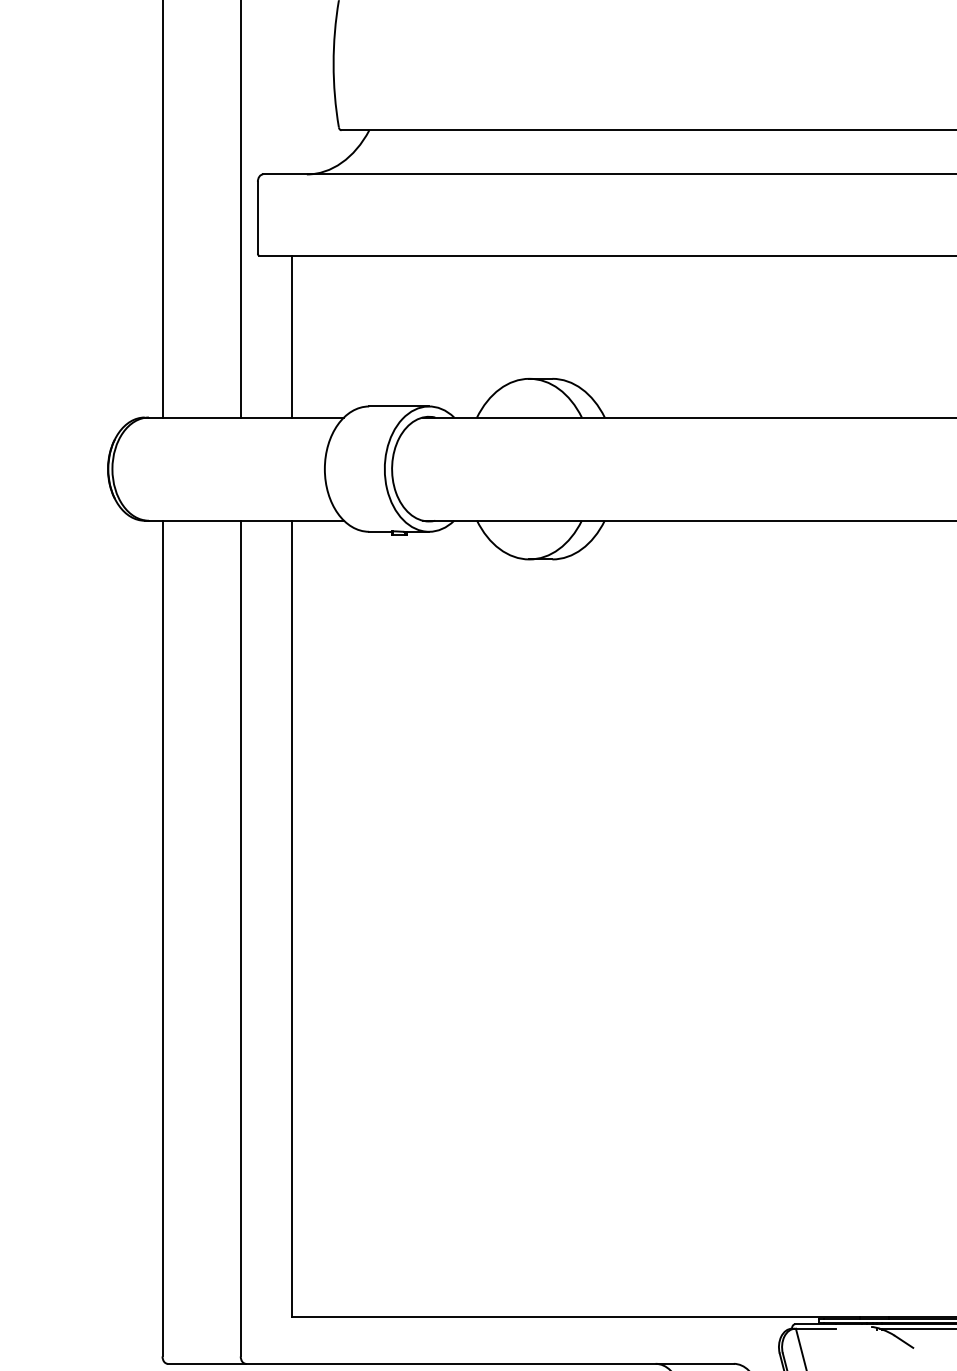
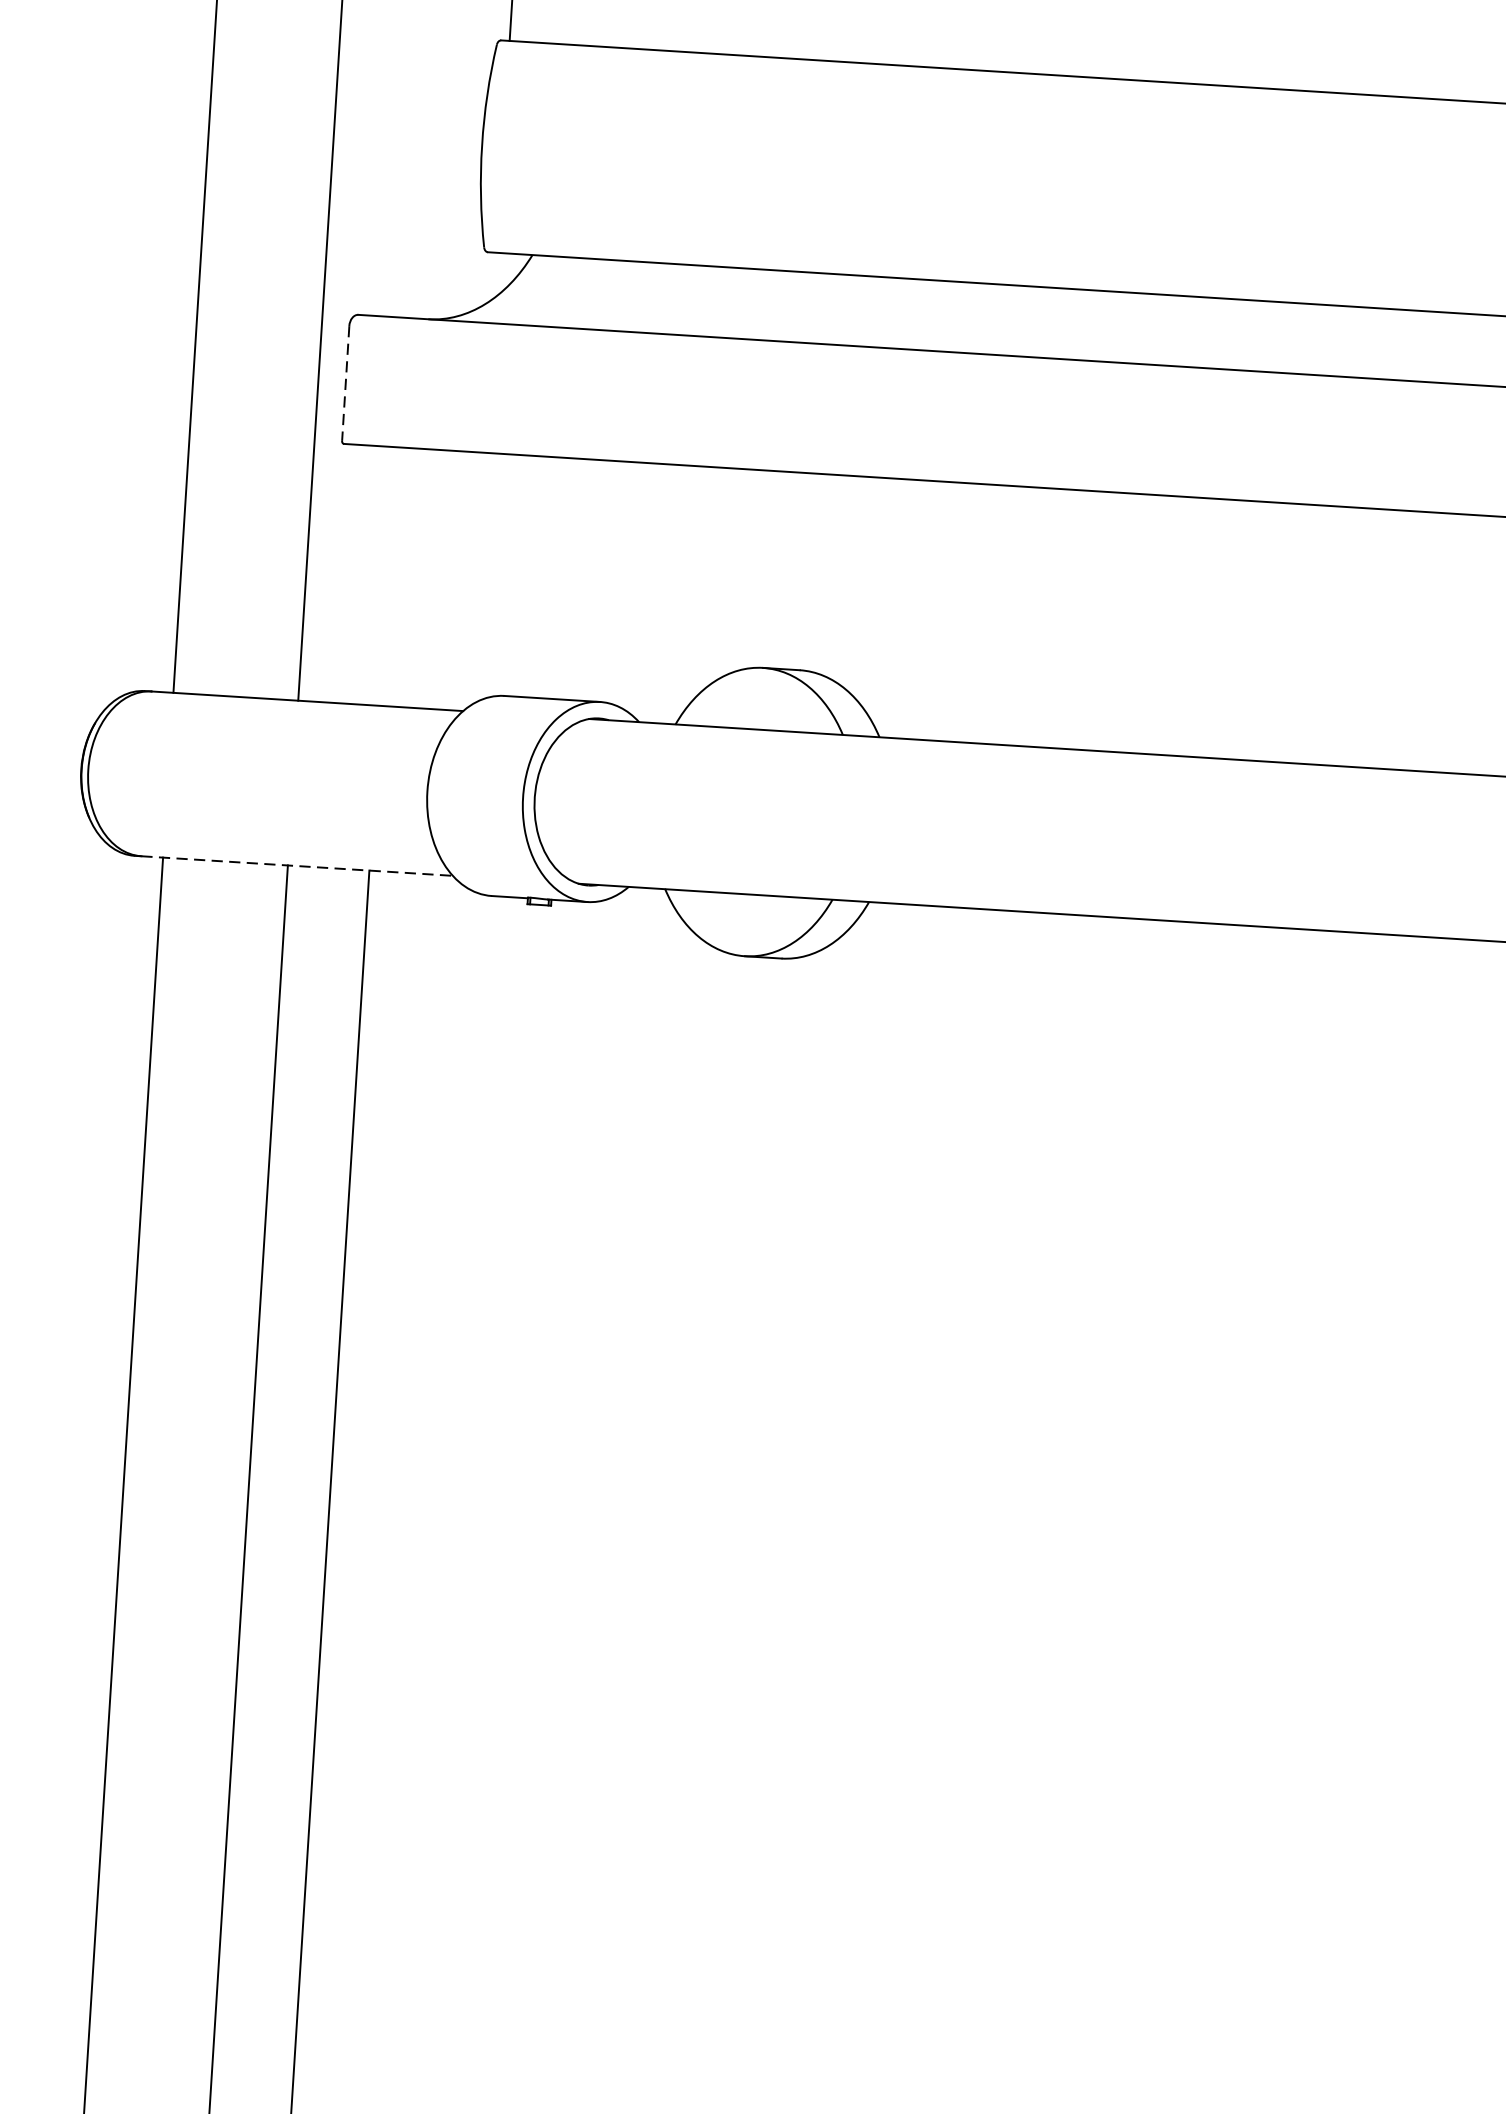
line: (257, 217) -> (345, 383), solid -> dashed
line: (291, 336) -> (387, 576), removed
line: (246, 520) -> (297, 865), solid -> dashed

